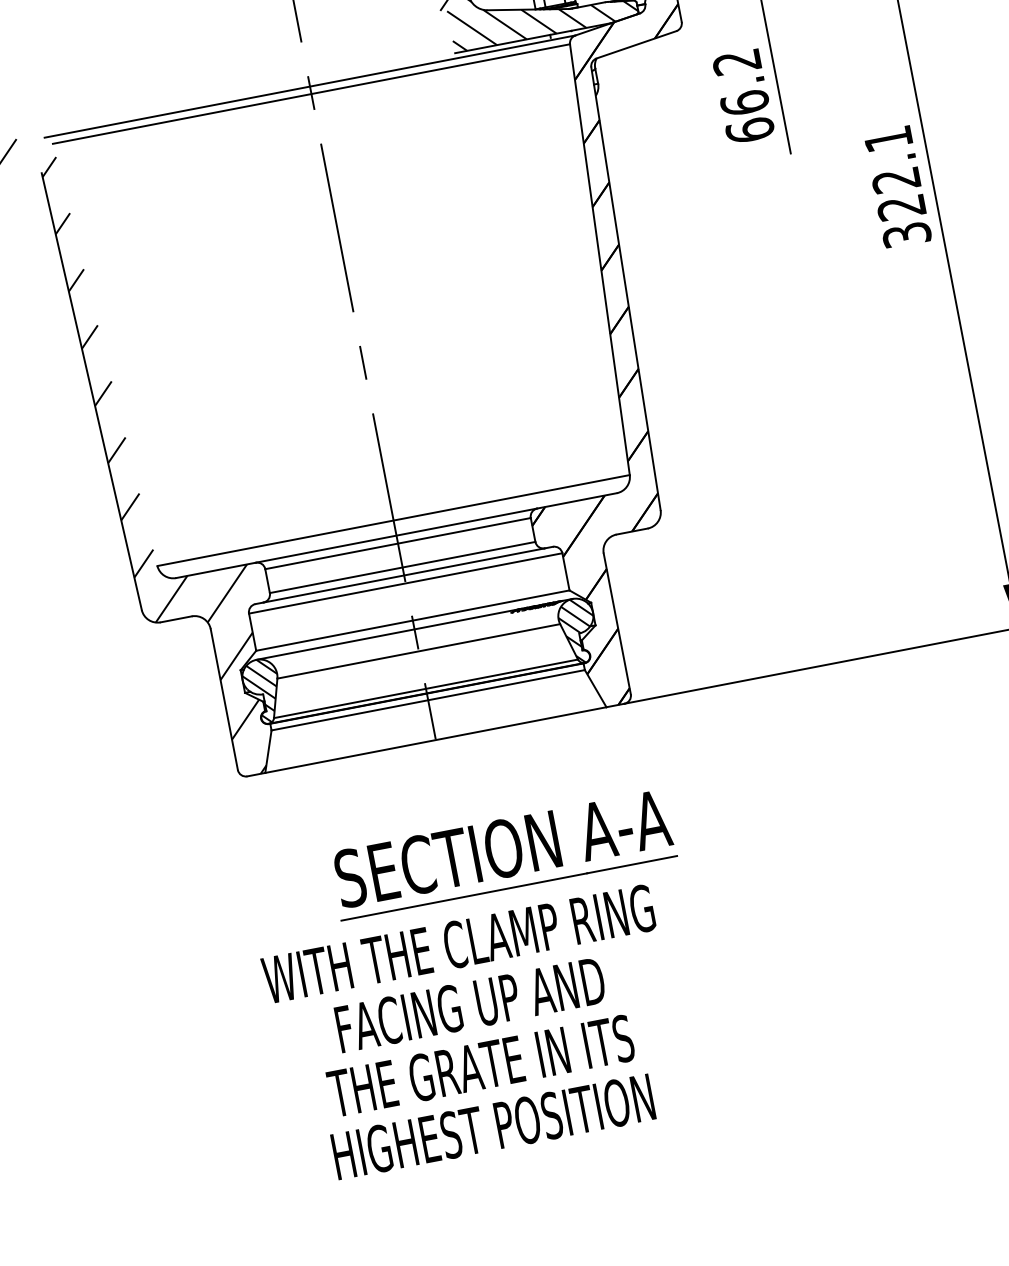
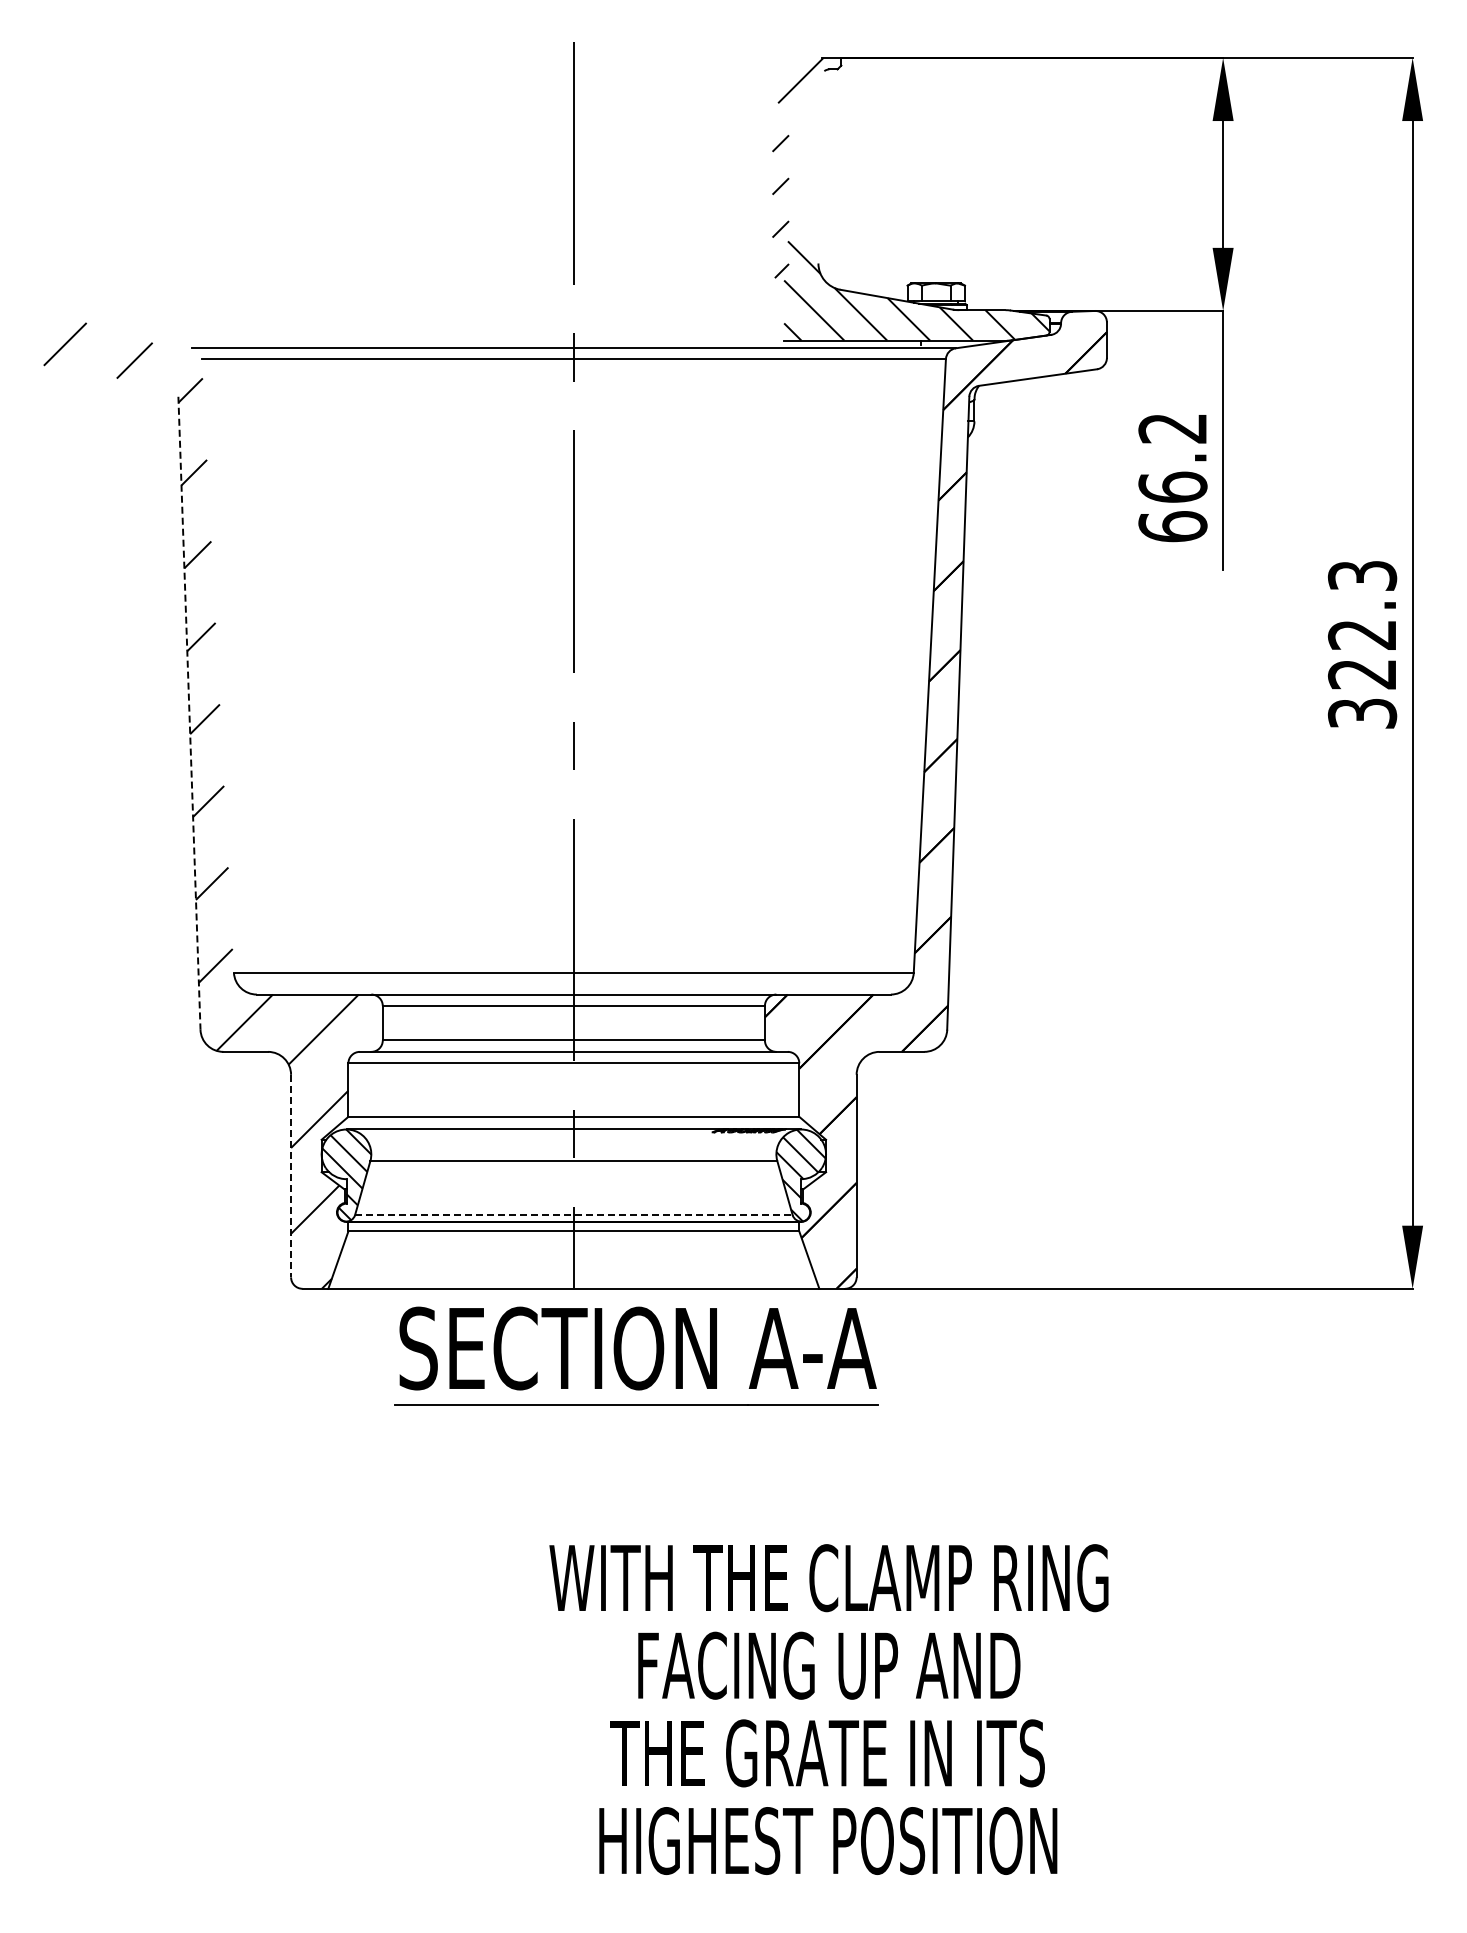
text: (888, 138) -> (1362, 575), 322.1 -> 322.3
line: (91, 391) -> (189, 713), solid -> dashed
line: (425, 689) -> (573, 1215), solid -> dashed
line: (224, 699) -> (291, 1176), solid -> dashed
part: (502, 853) -> (636, 1355), moved
text: (475, 1035) -> (828, 1709), moved

